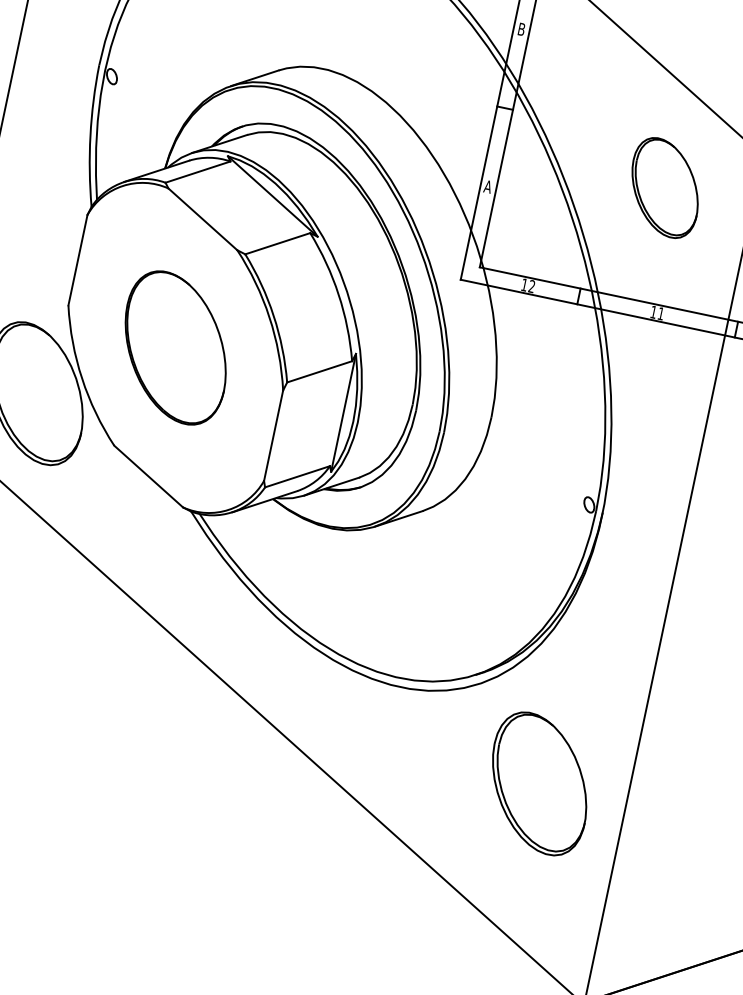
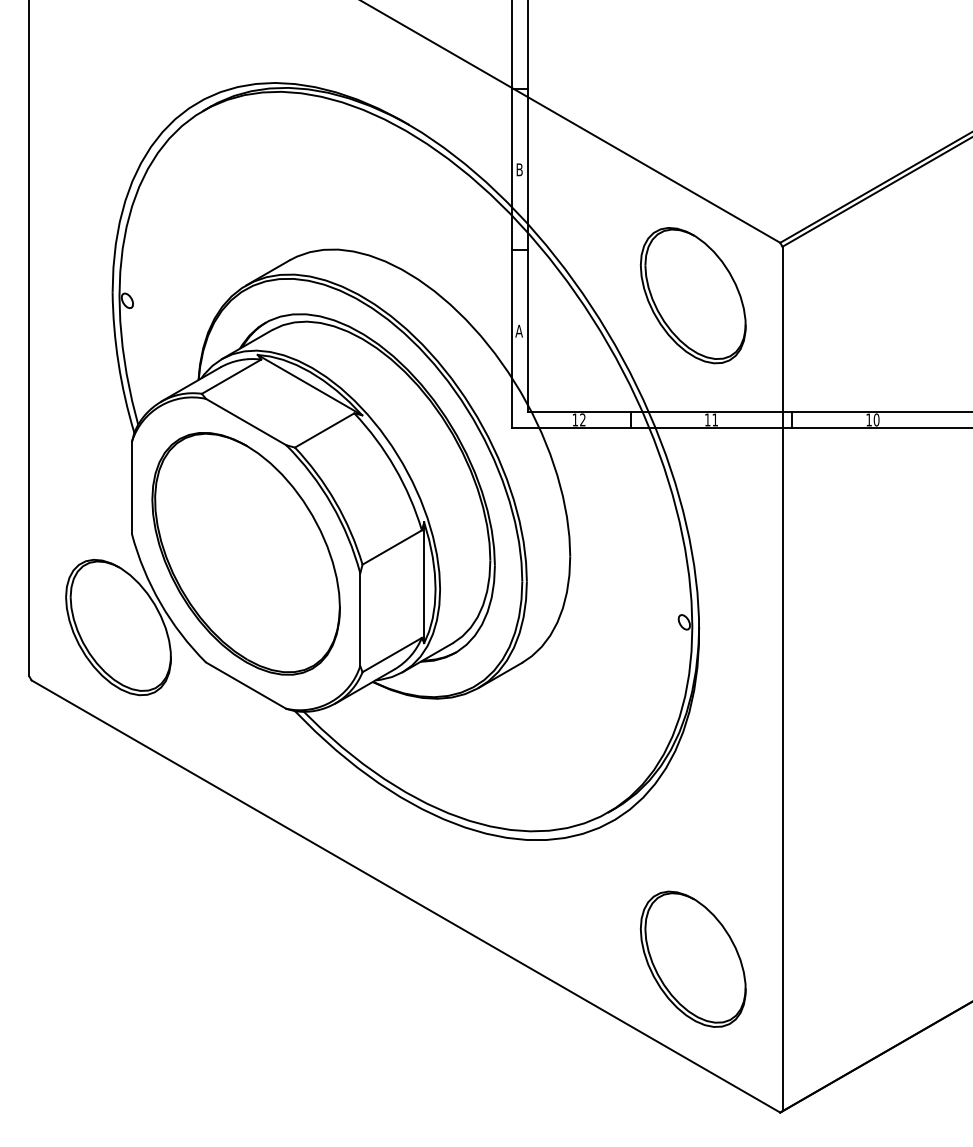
part: (664, 187) -> (692, 295), size x1.43
part: (175, 347) -> (245, 553), size x1.67
part: (539, 782) -> (692, 958), moved

